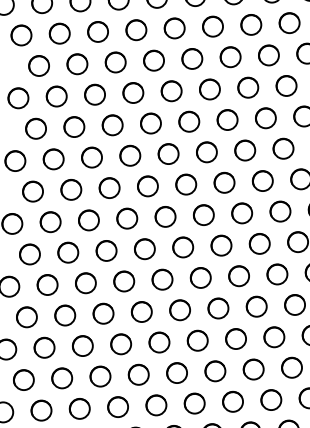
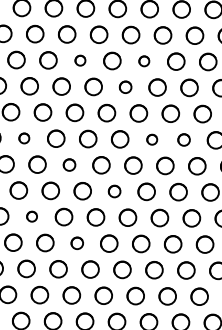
circle: (227, 119) -> (144, 60), size x0.6
circle: (150, 123) -> (80, 60), size x0.6
circle: (206, 152) -> (125, 87), size x0.7
circle: (280, 211) -> (184, 139), size x0.7
circle: (242, 213) -> (152, 139), size x0.6
circle: (88, 220) -> (23, 138), size x0.6
circle: (144, 249) -> (69, 165), size x0.7
circle: (200, 277) -> (114, 191), size x0.7
circle: (103, 313) -> (32, 216), size x0.6
circle: (159, 342) -> (77, 243), size x0.7

